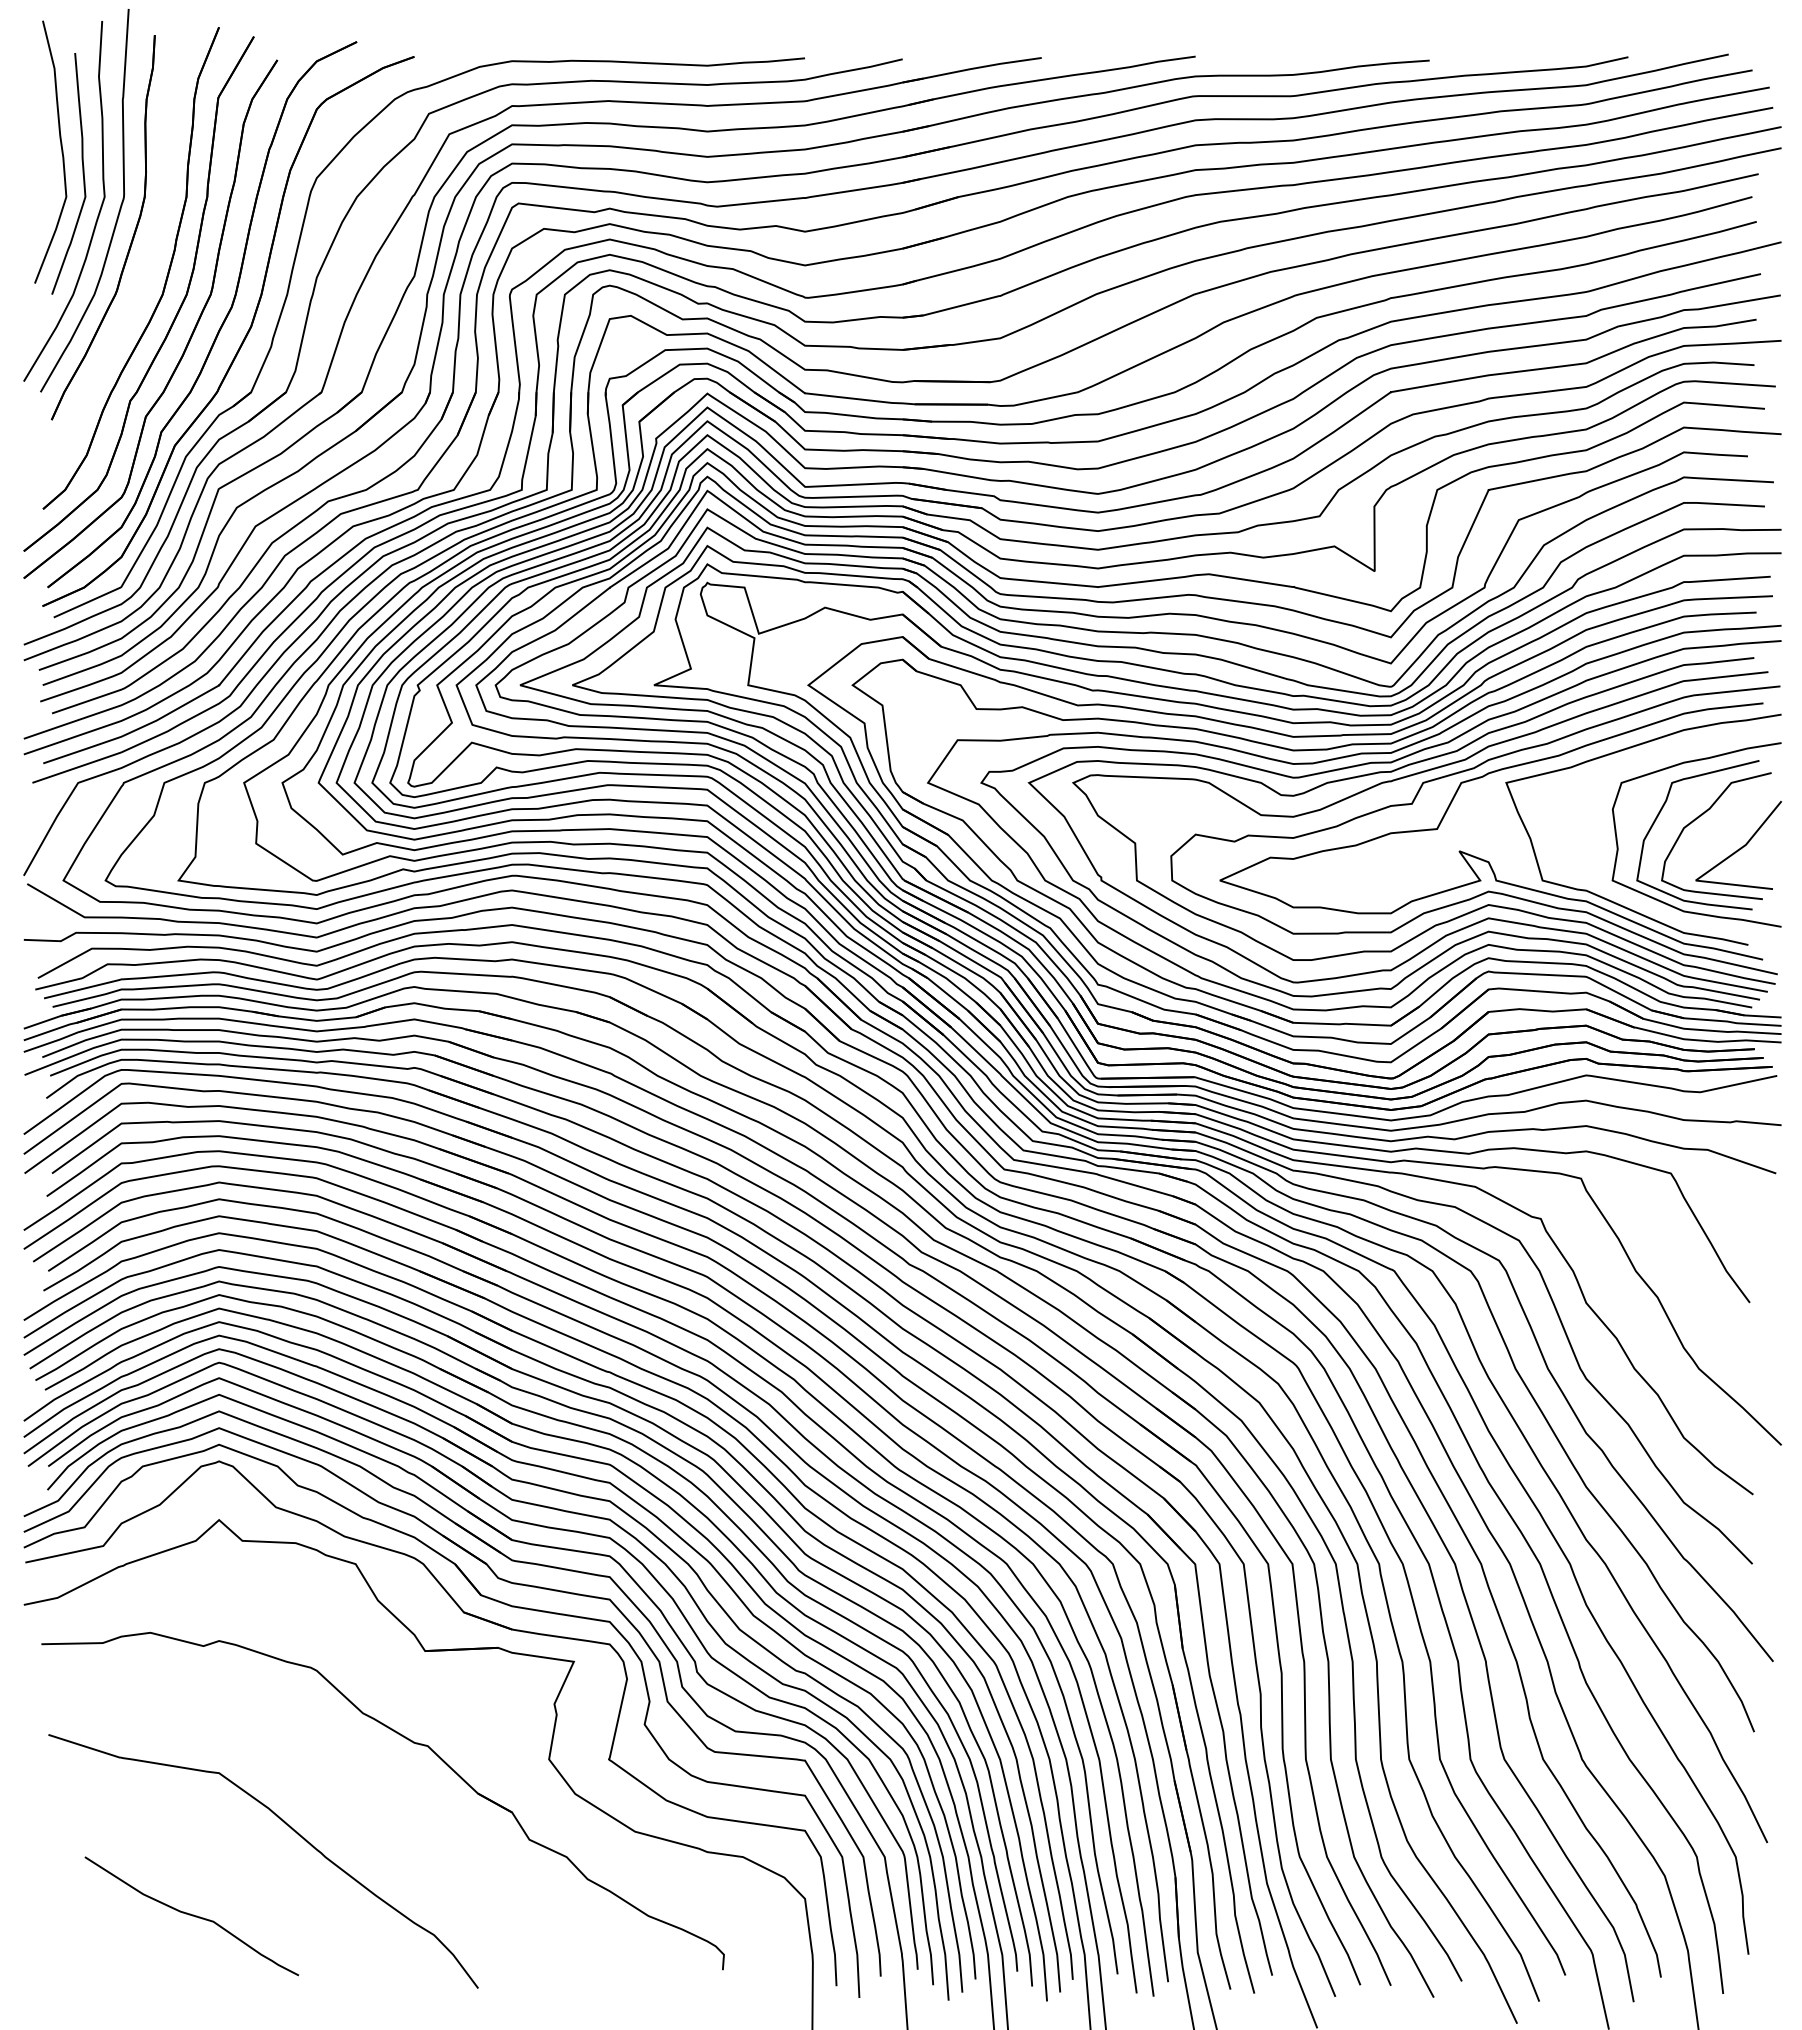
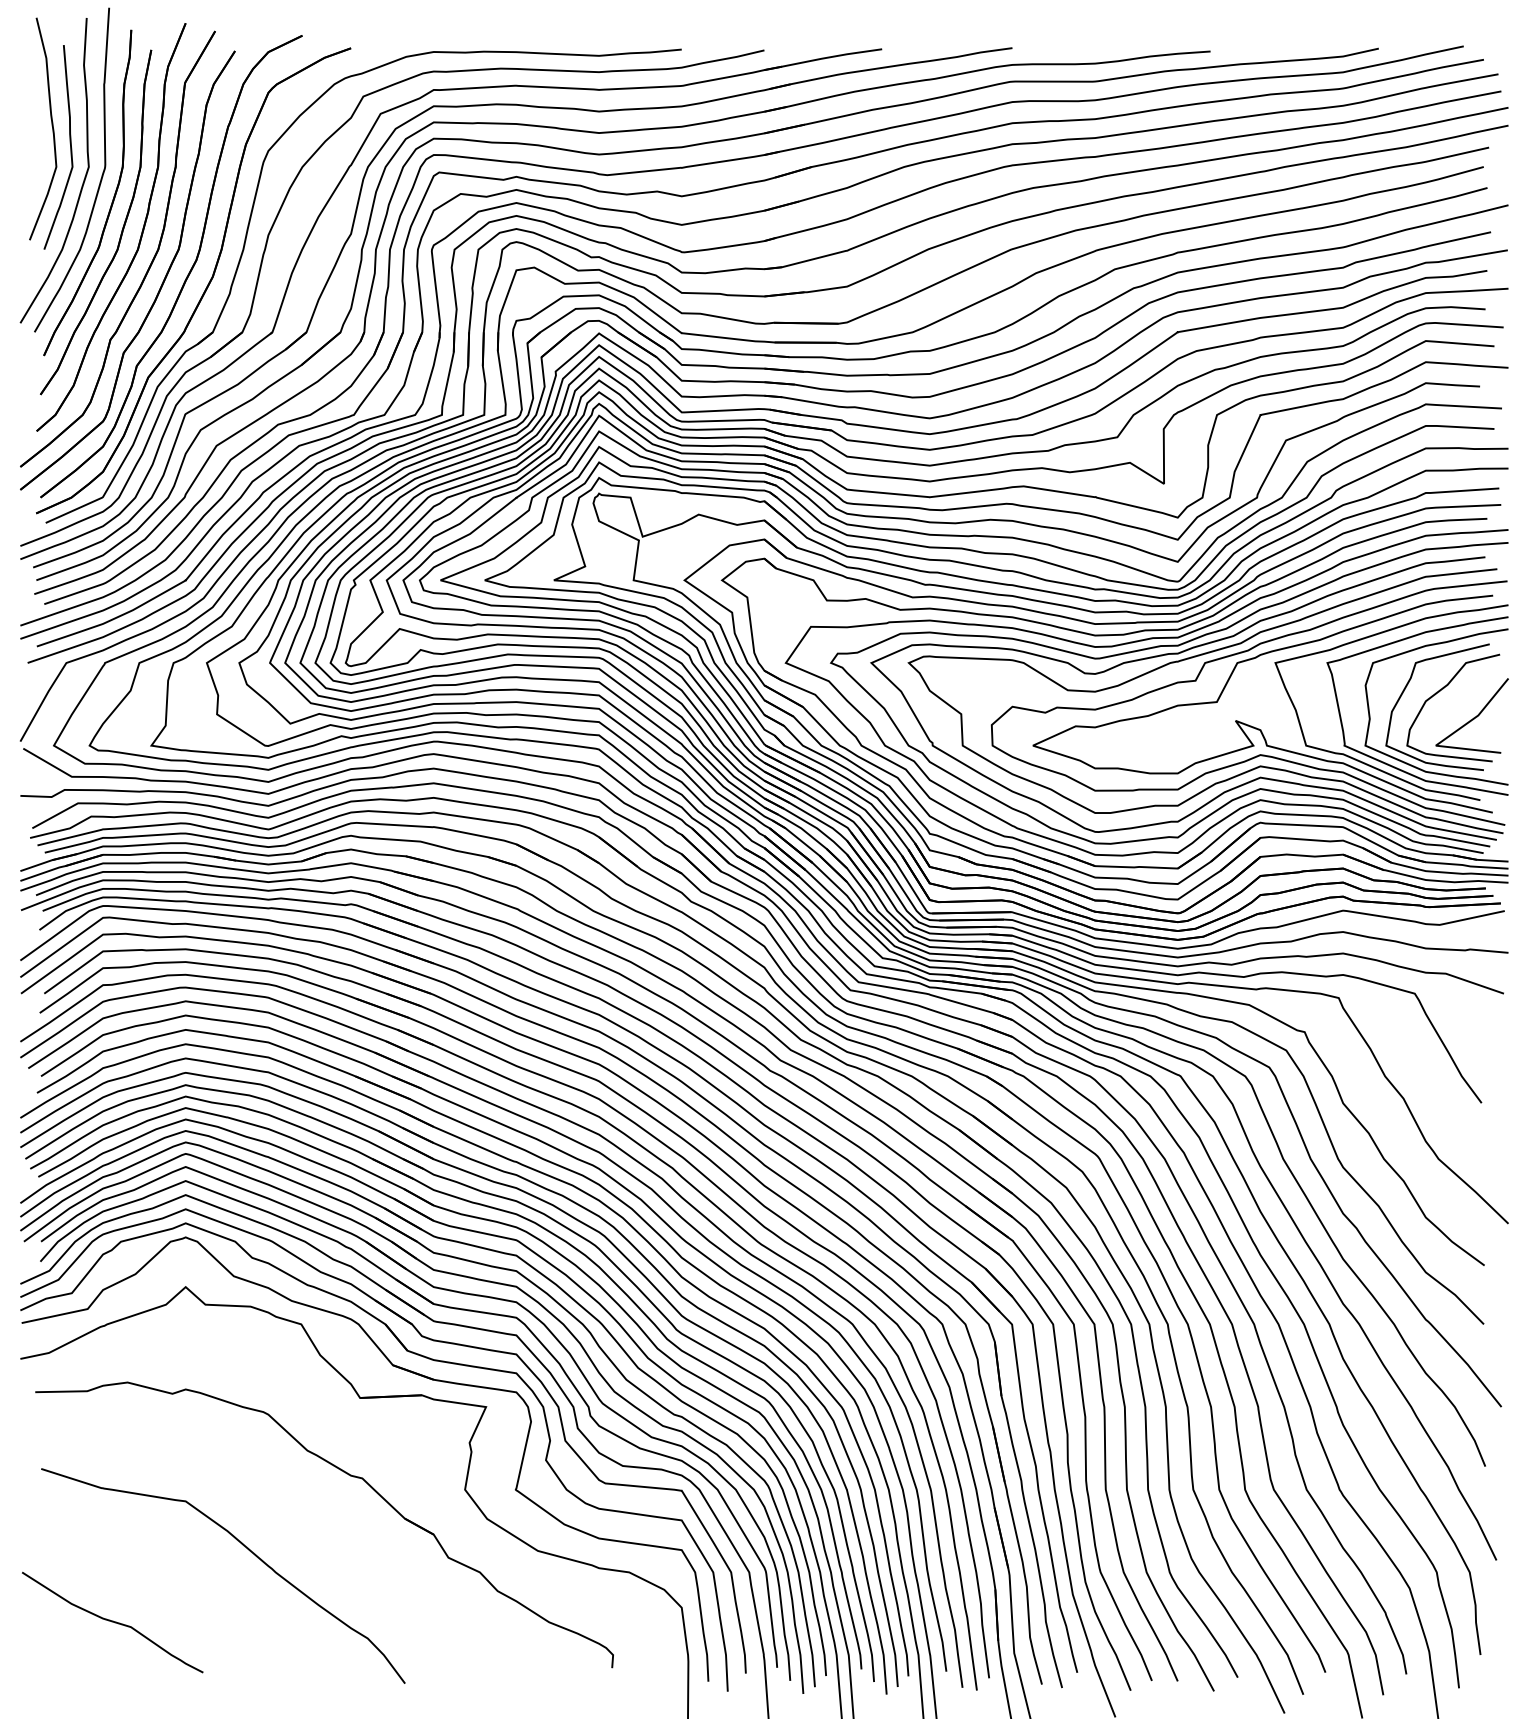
part: (143, 271) -> (121, 230), added
curve: (1643, 903) -> (1391, 765), added
curve: (191, 1915) -> (112, 1621), moved

